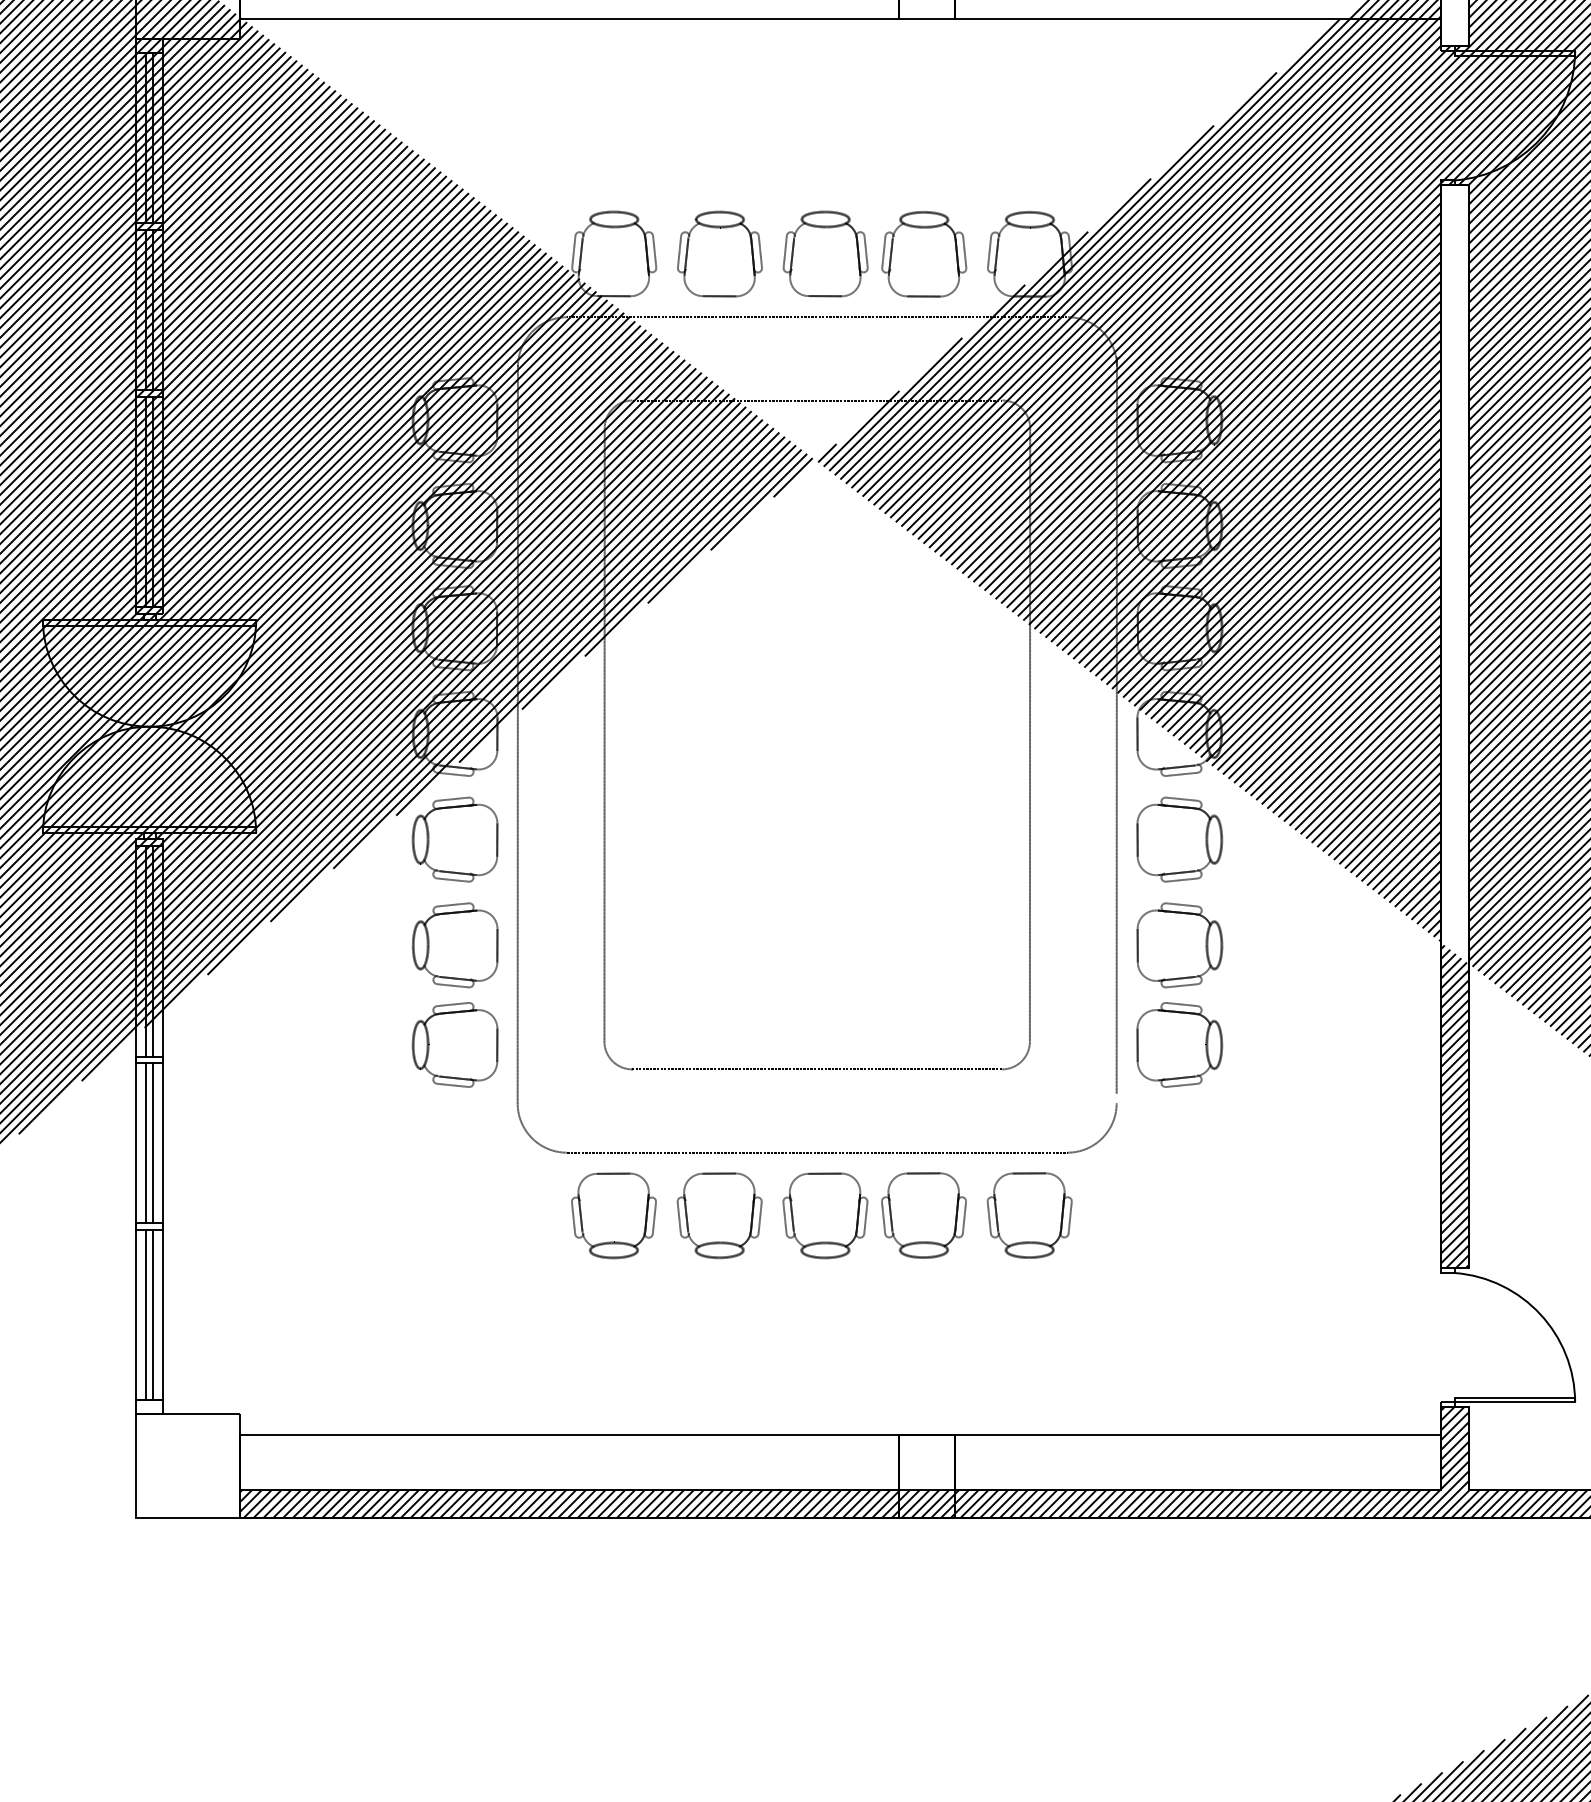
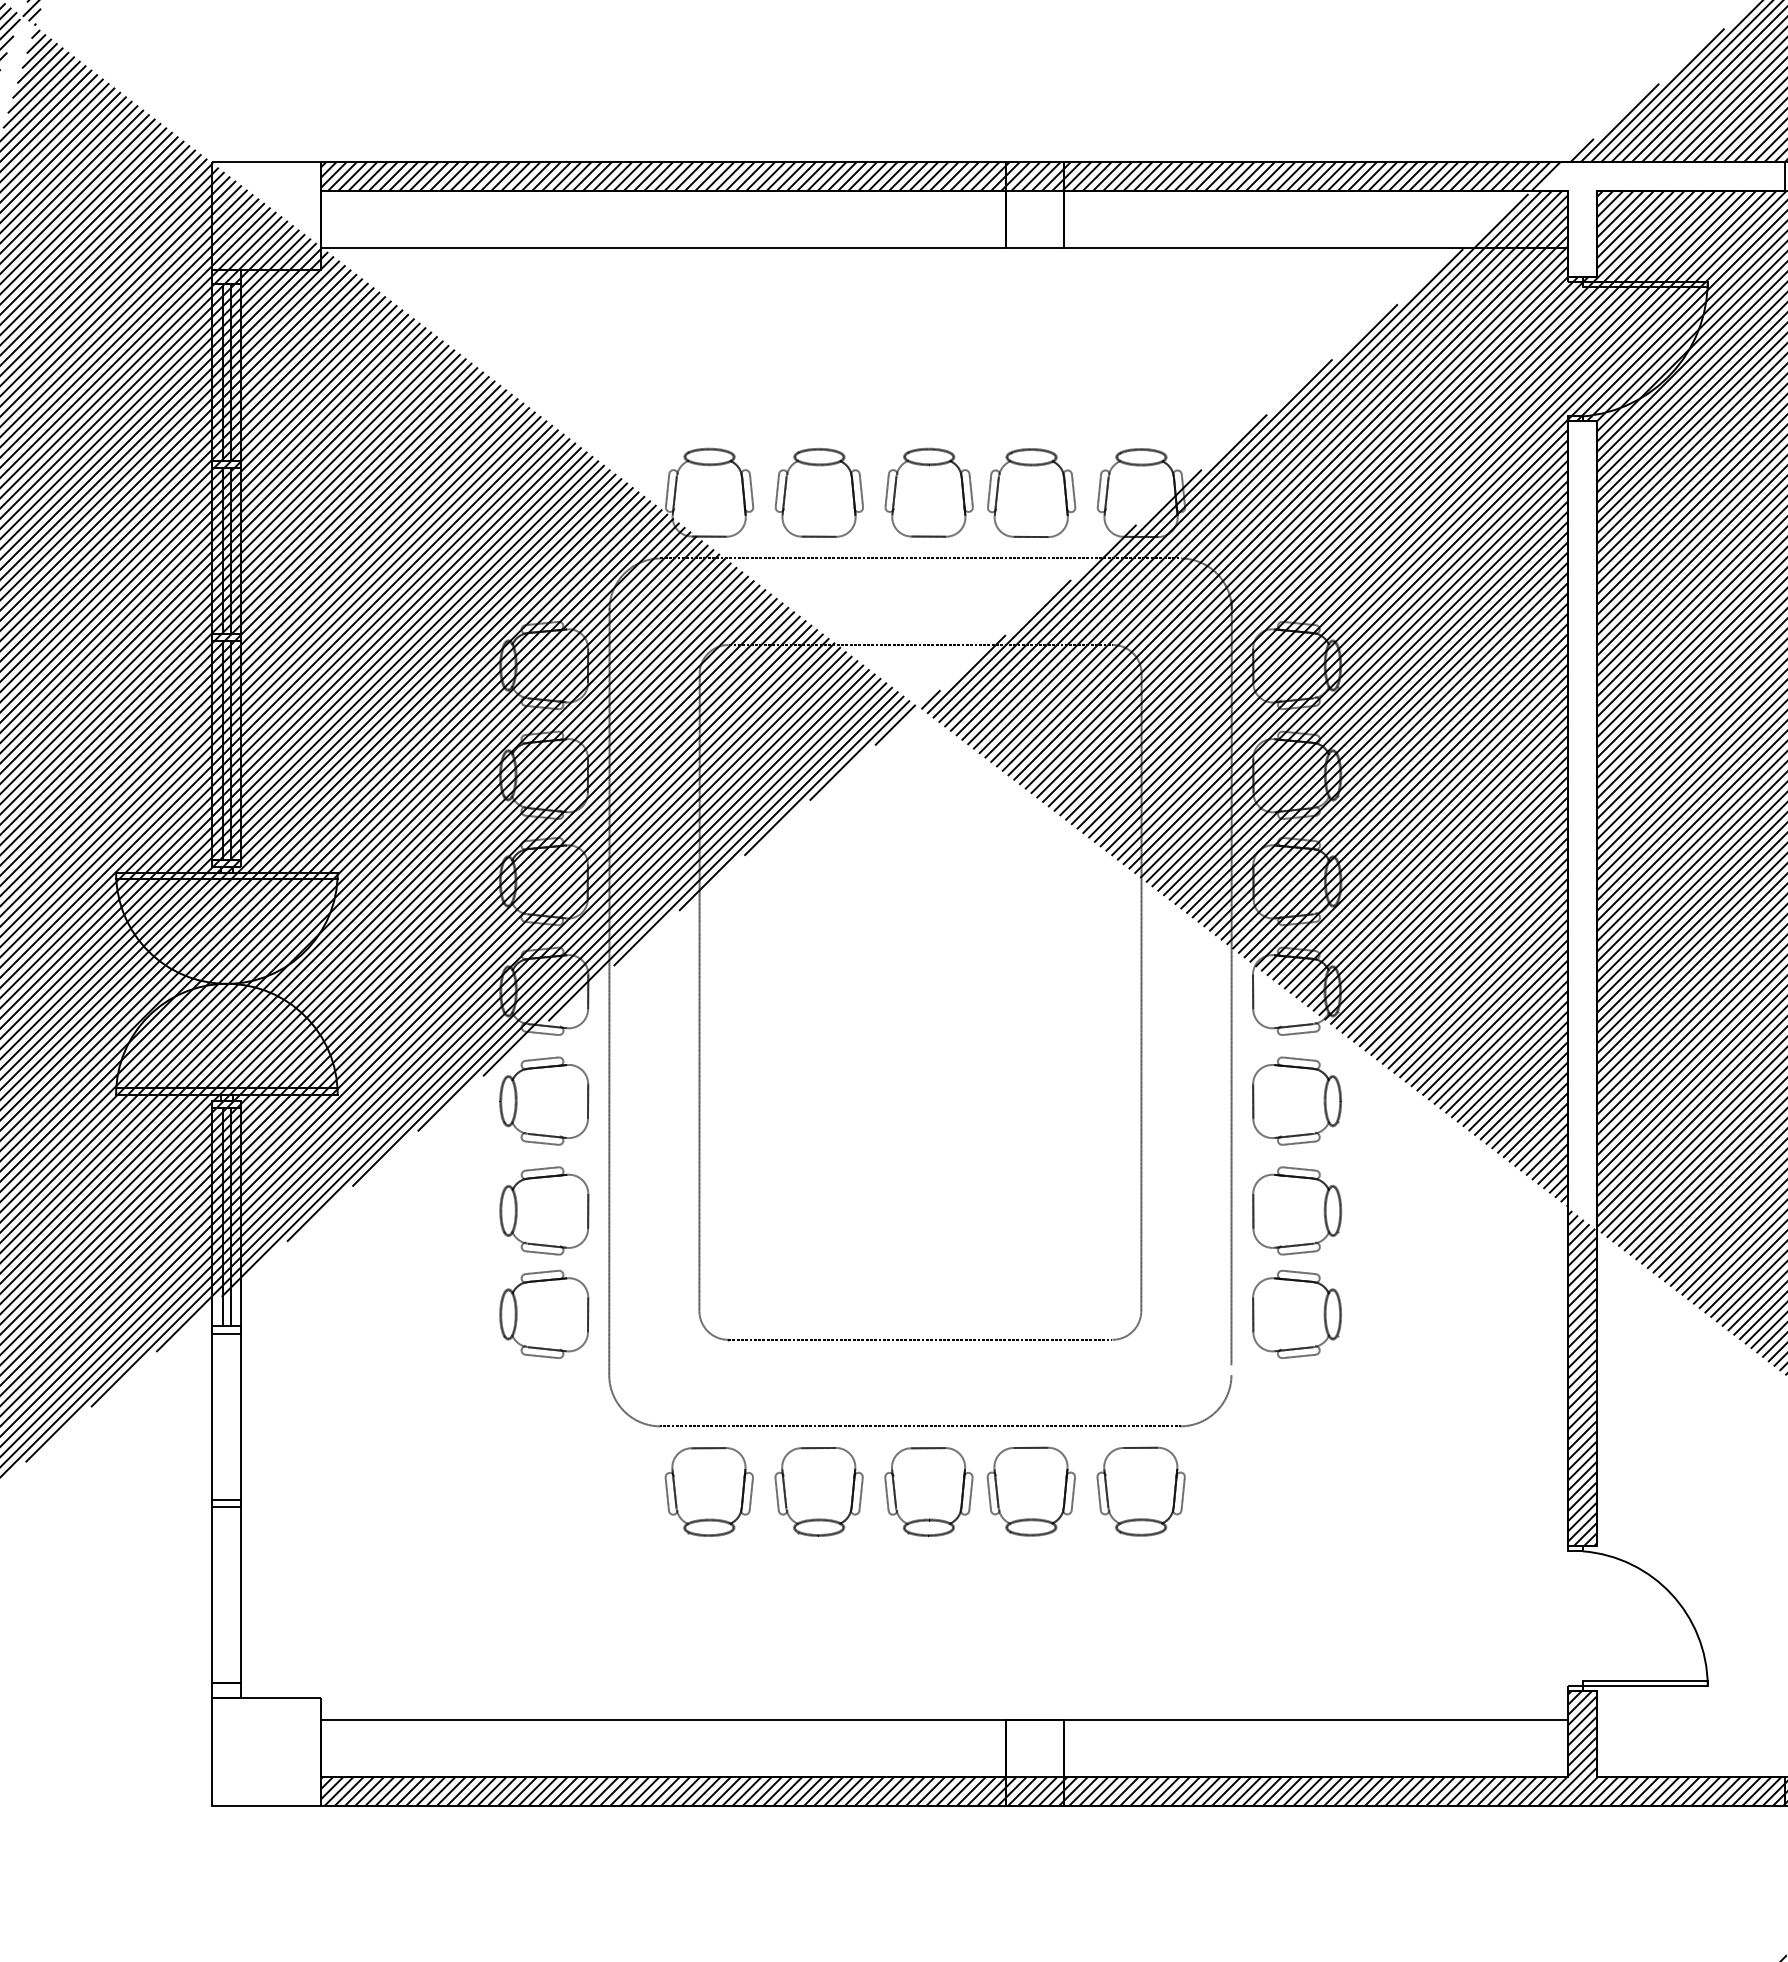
line: (146, 1143) -> (223, 1416), removed
line: (153, 1143) -> (230, 1416), removed
line: (146, 1314) -> (223, 1594), removed
line: (153, 1314) -> (230, 1594), removed

